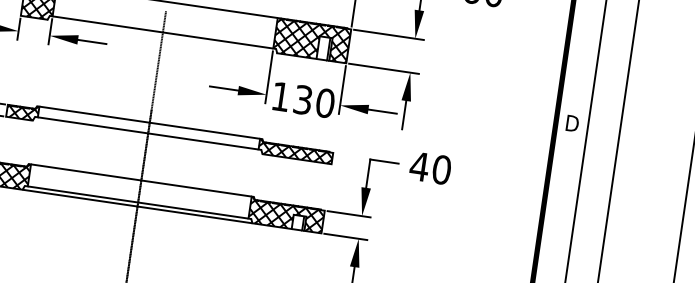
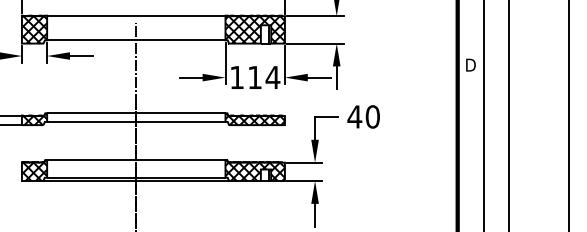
text: (314, 101) -> (264, 77), 130 -> 114

